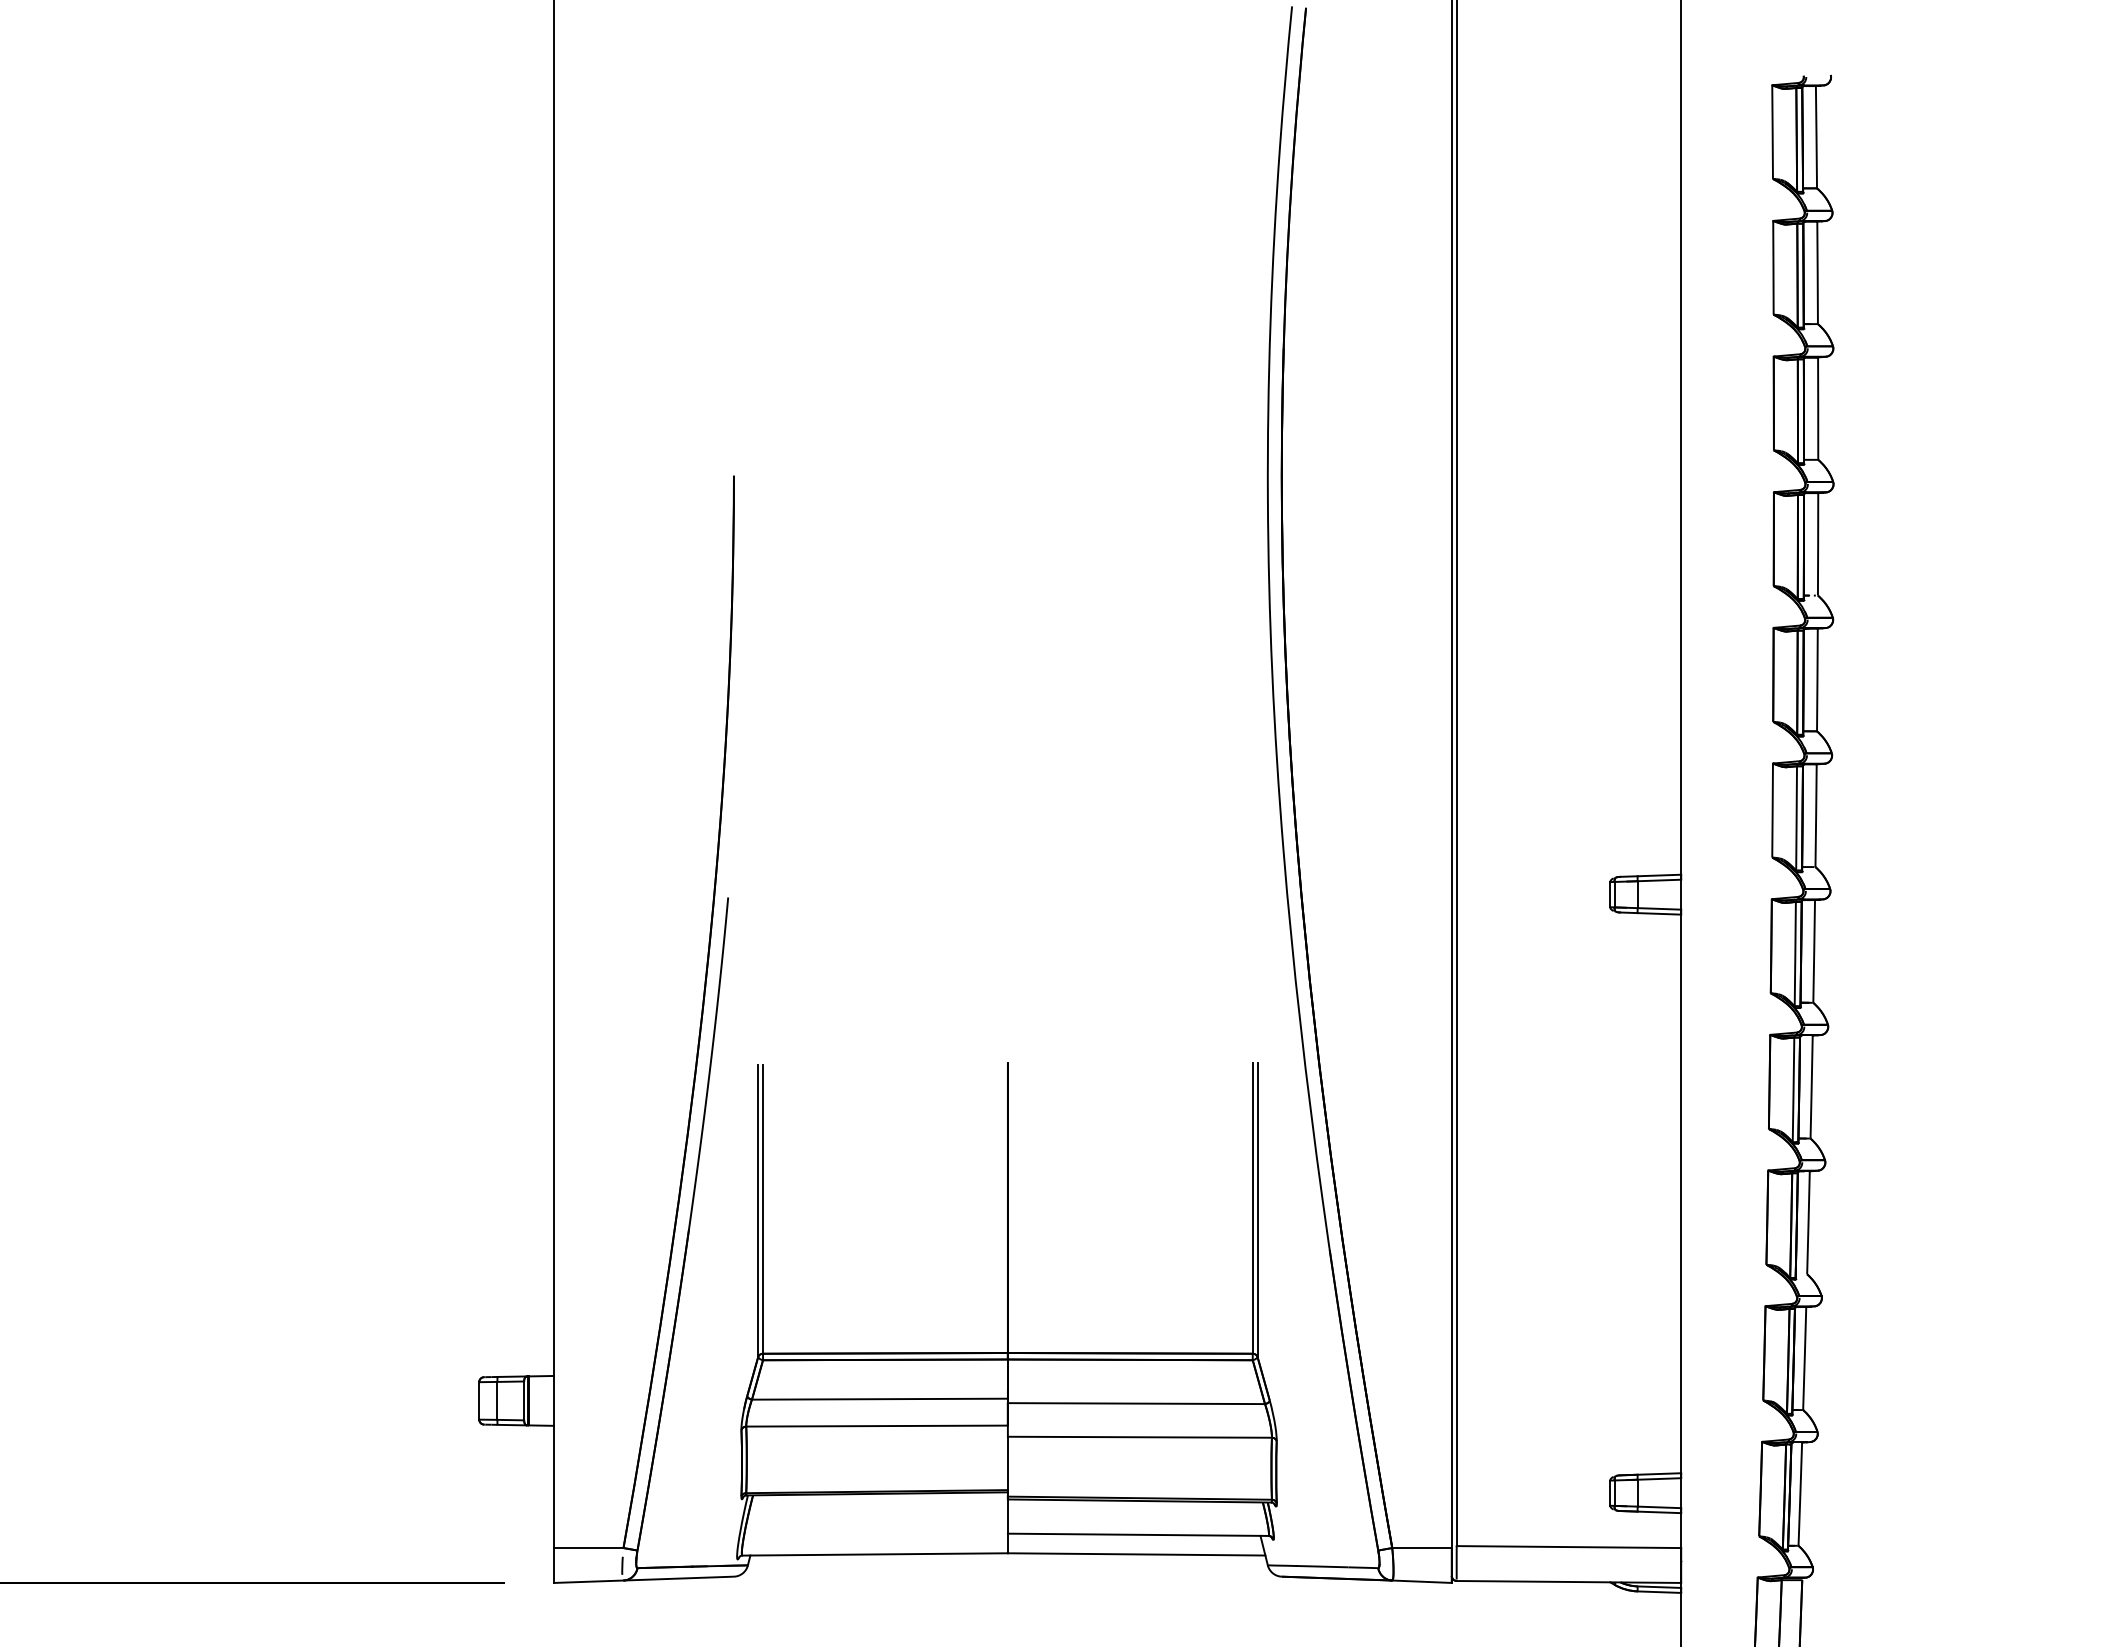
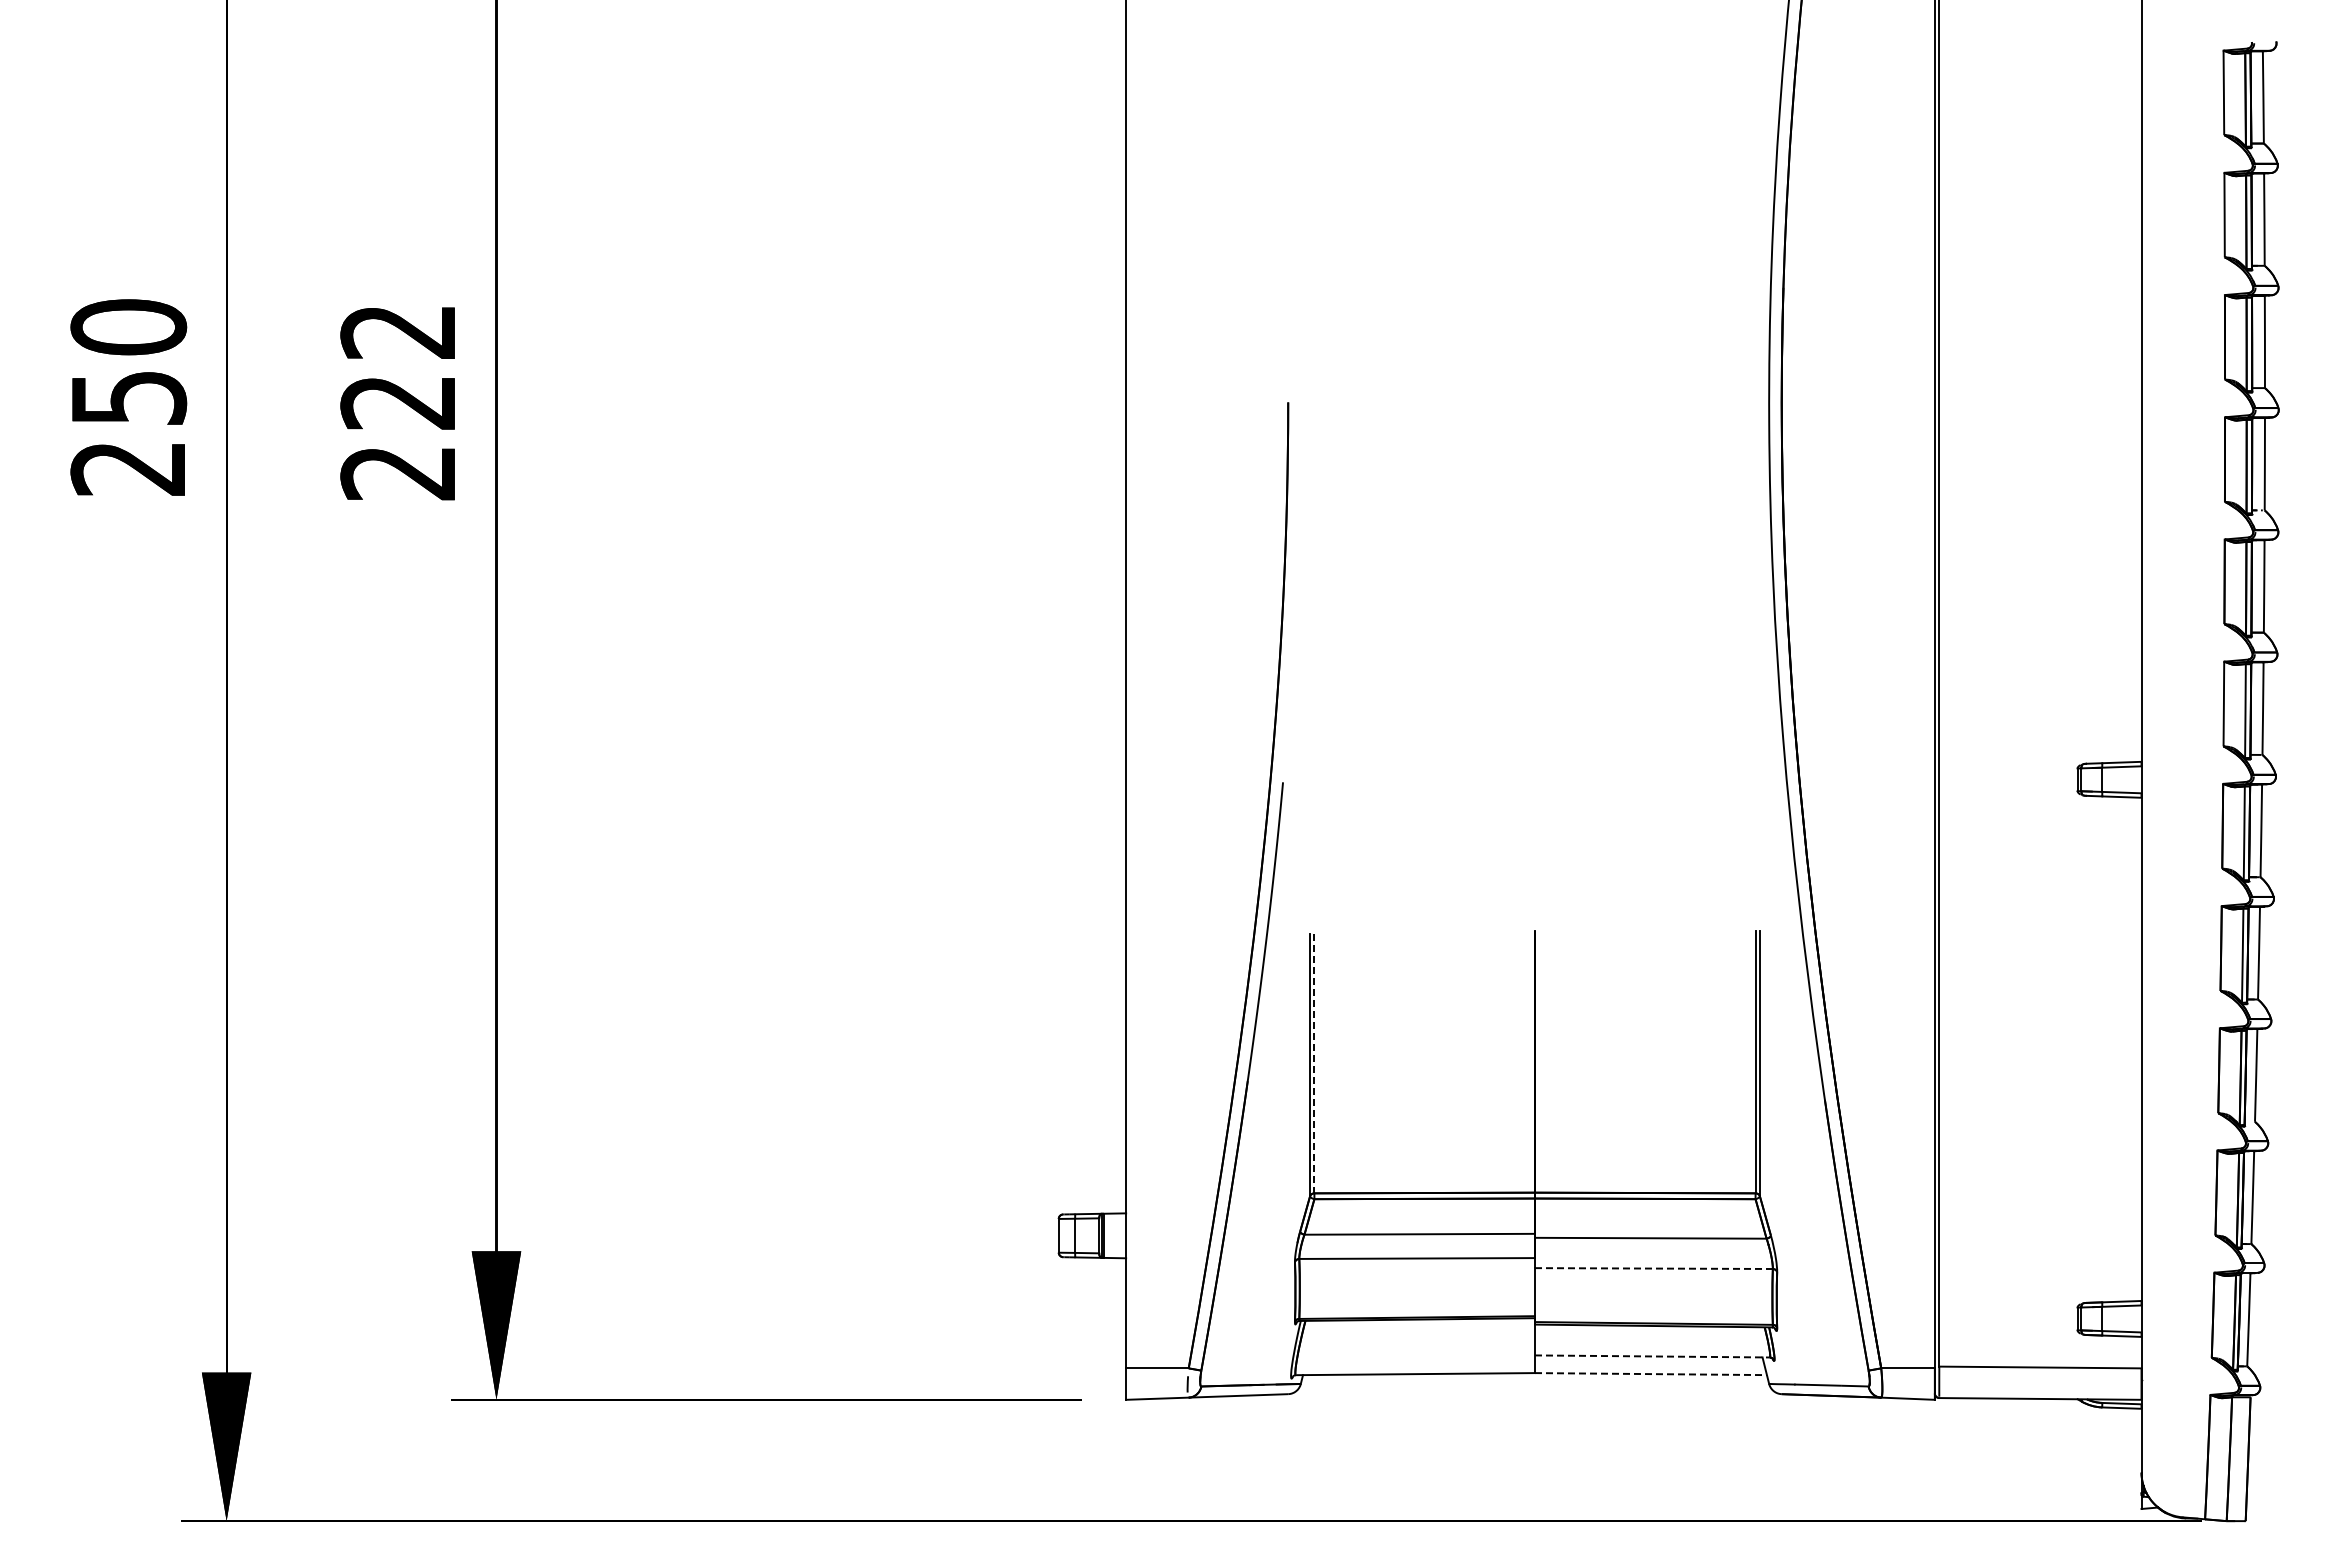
line: (763, 1209) -> (1314, 1063), solid -> dashed
line: (1139, 1437) -> (1653, 1268), solid -> dashed
line: (1138, 1534) -> (1652, 1356), solid -> dashed
line: (1136, 1554) -> (1650, 1374), solid -> dashed

